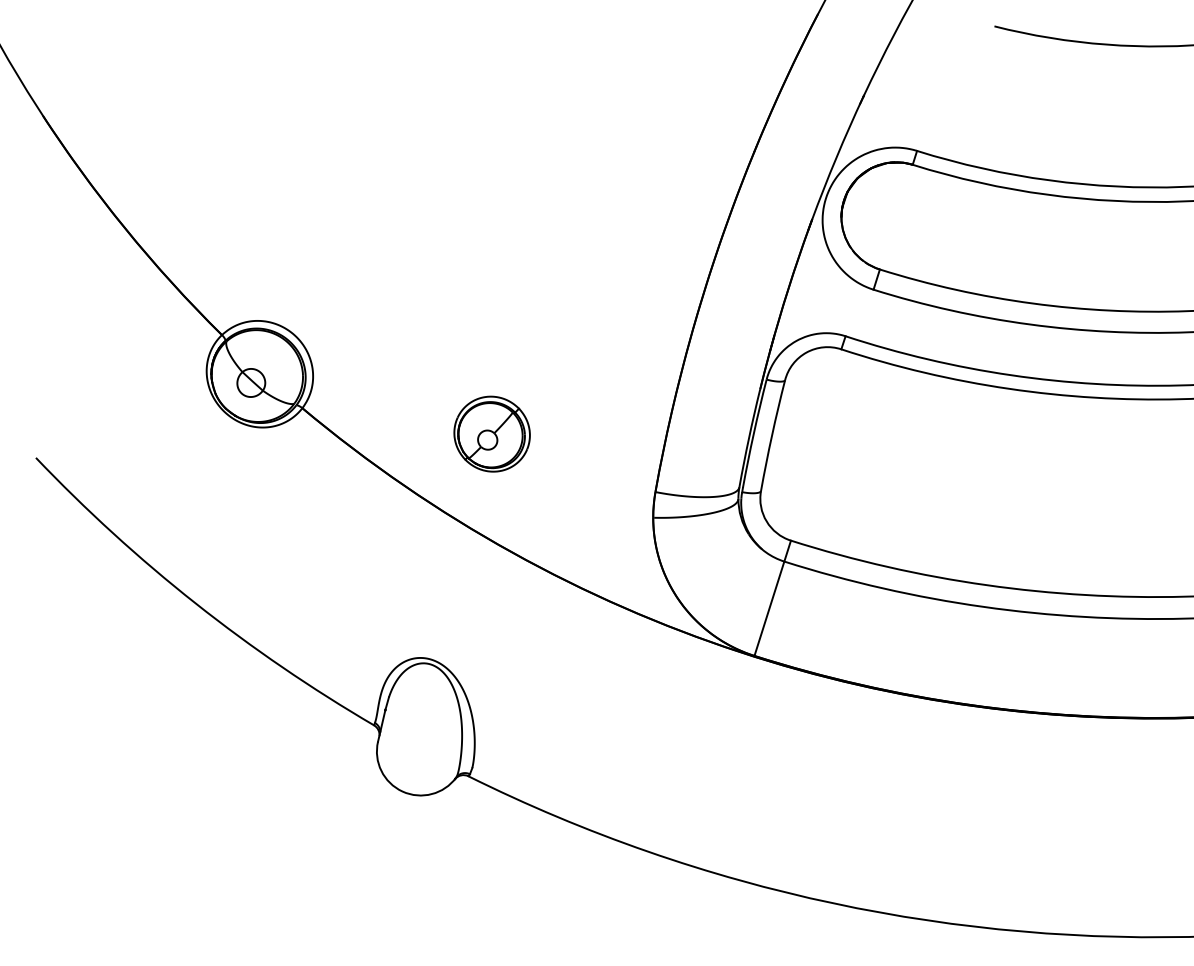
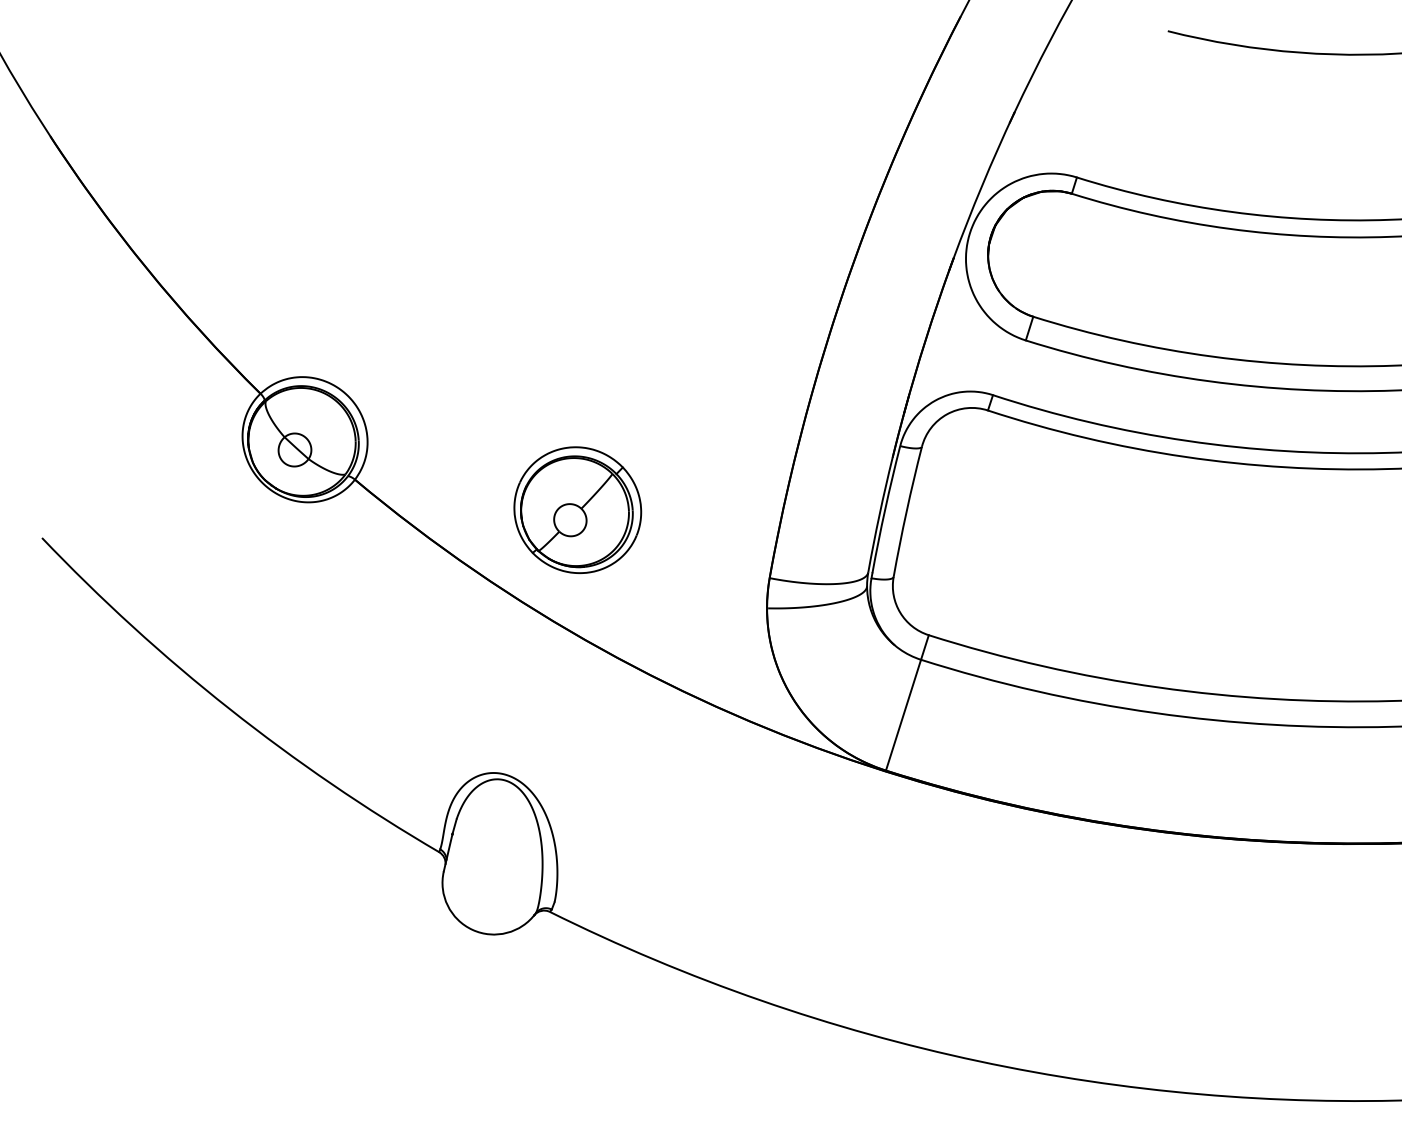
part: (491, 433) -> (577, 509), size x1.43

